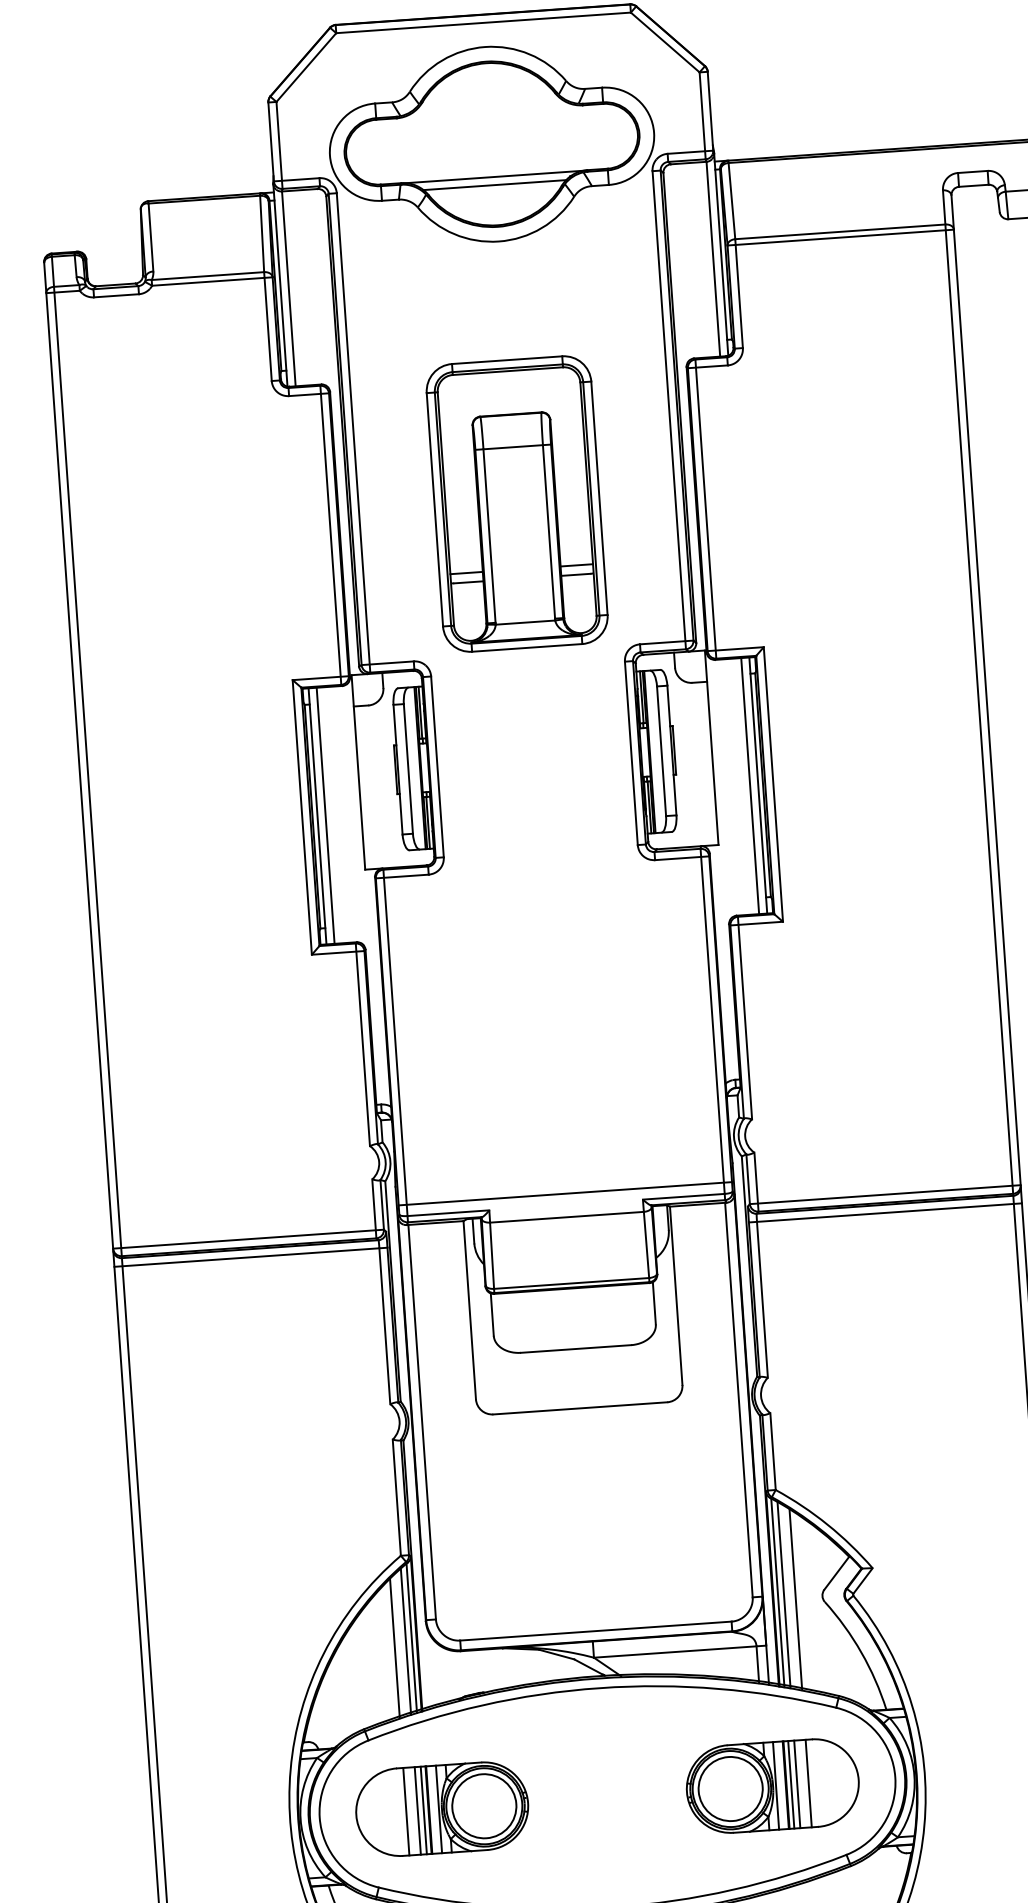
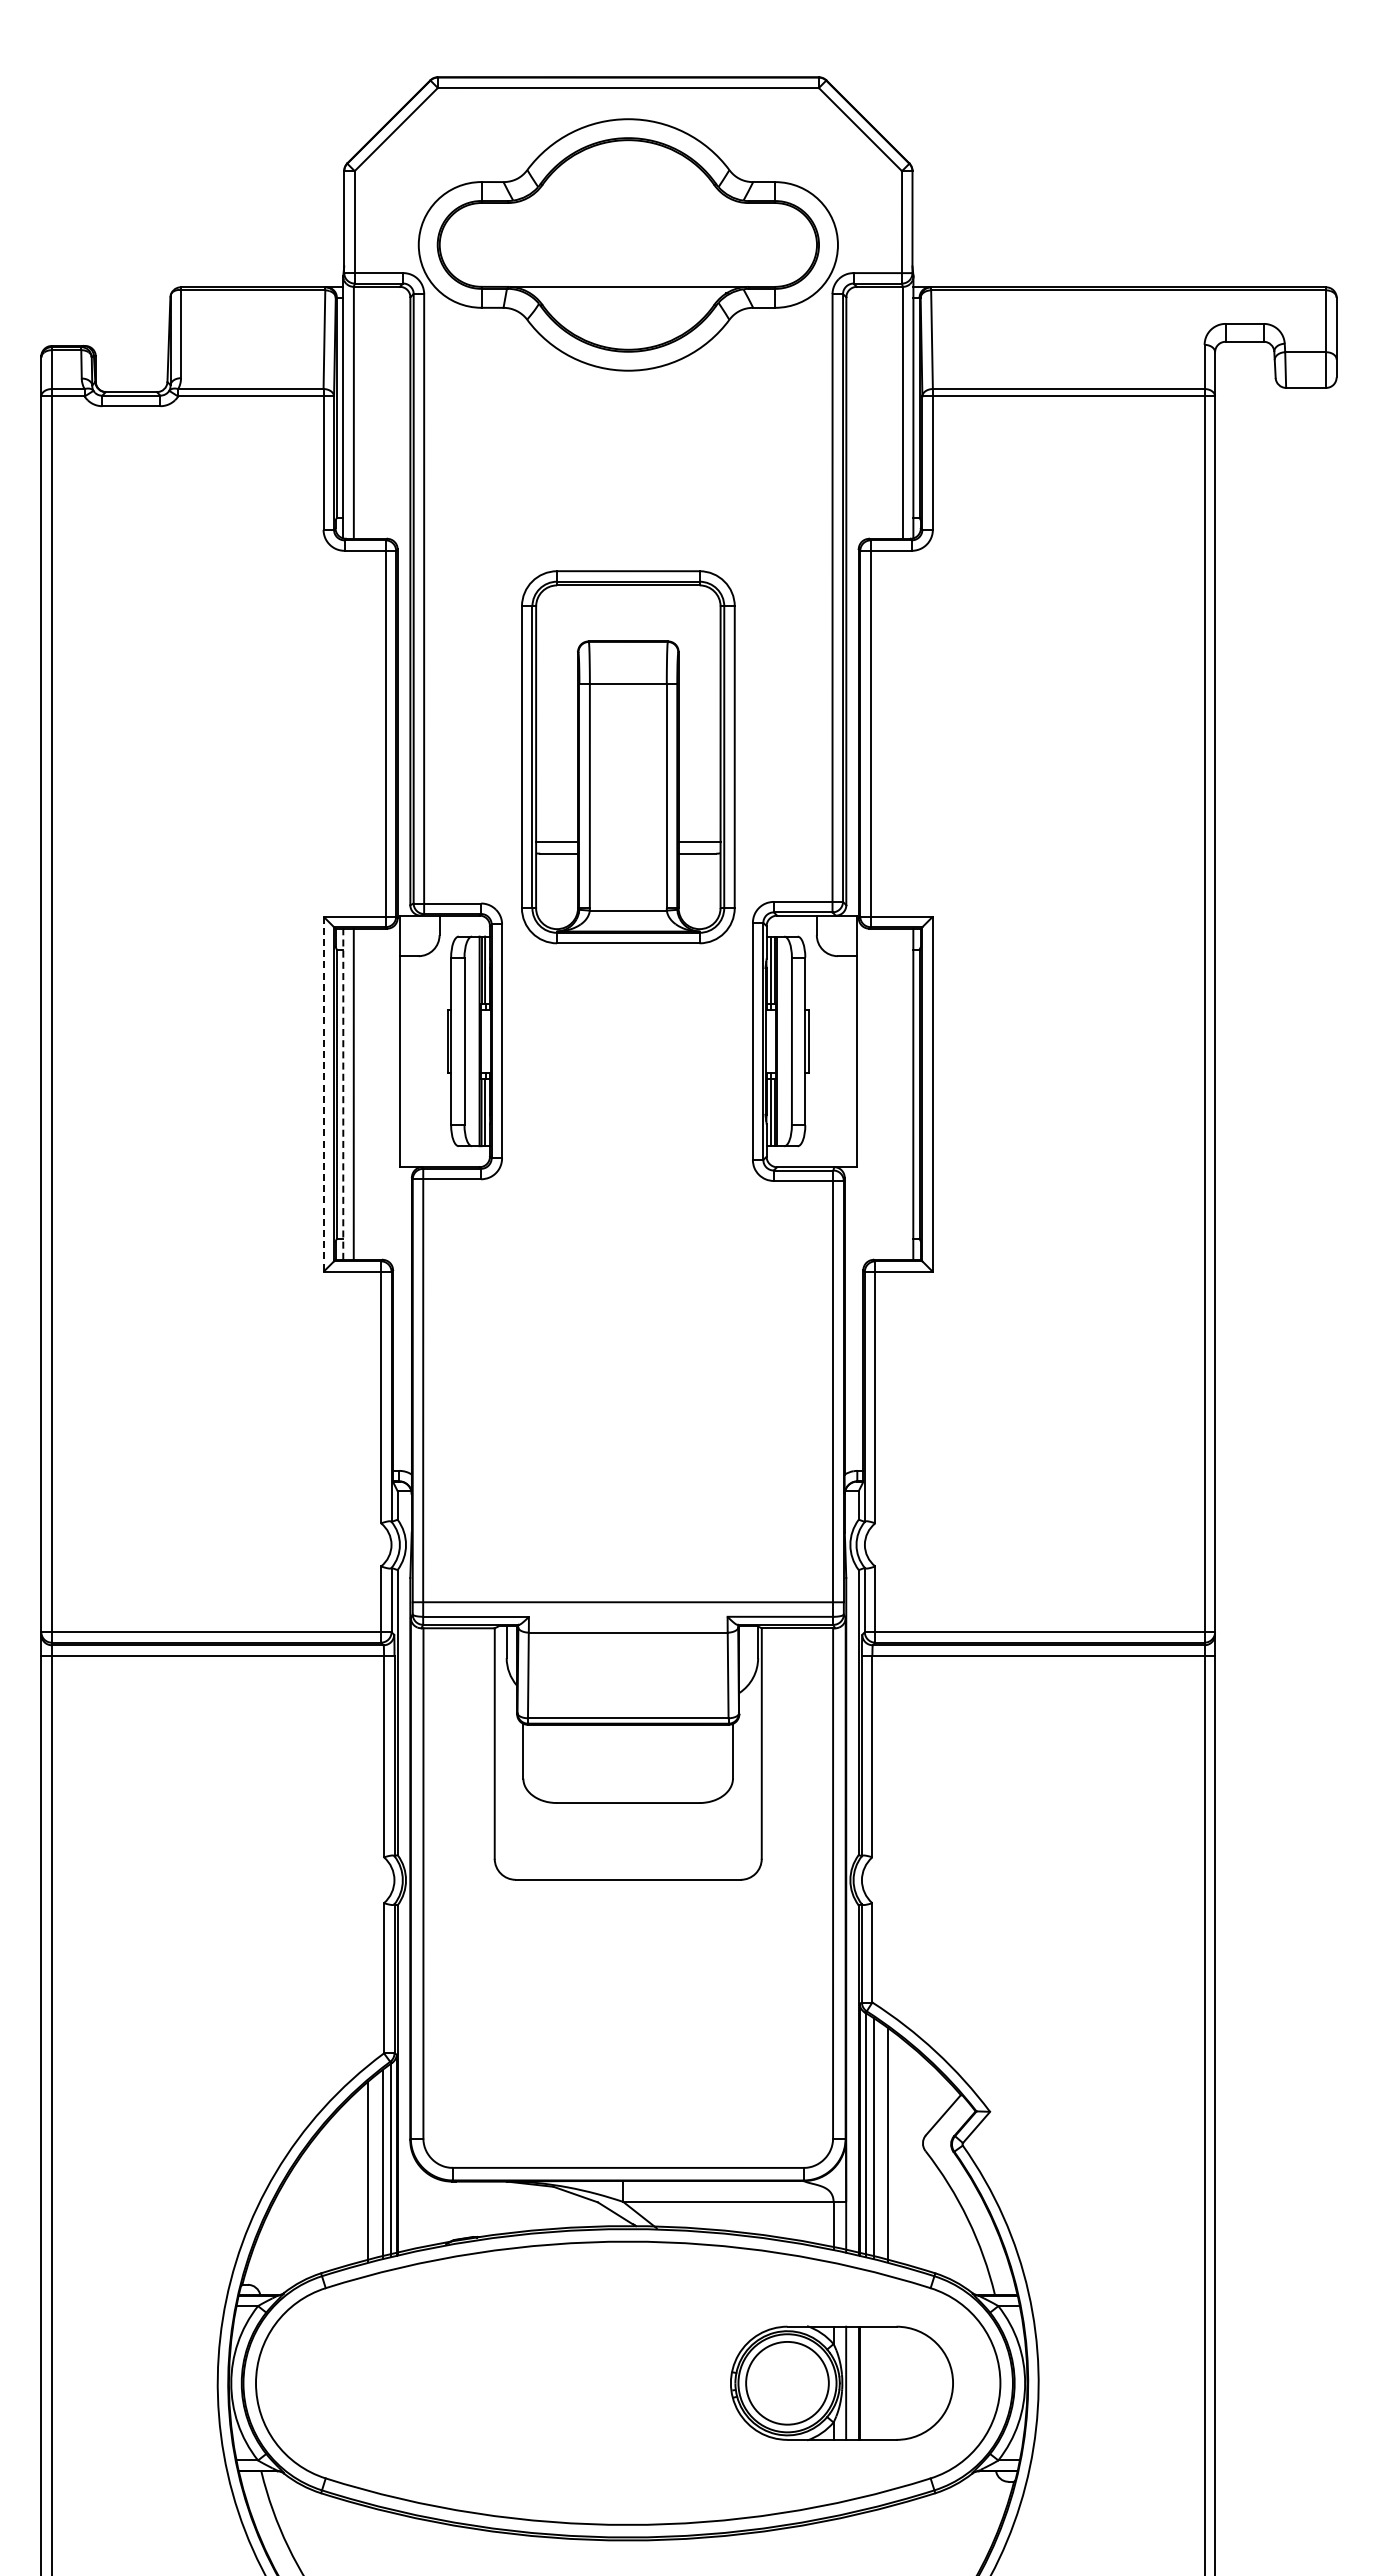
line: (494, 184) -> (628, 297), removed
part: (517, 504) -> (628, 757), moved
line: (749, 785) -> (902, 1093), removed
line: (317, 816) -> (343, 1094), solid -> dashed
line: (302, 817) -> (323, 1094), solid -> dashed
line: (808, 1782) -> (888, 2382), removed
line: (797, 1783) -> (873, 2382), removed
line: (790, 1784) -> (865, 2382), removed
part: (442, 1809) -> (414, 2383), removed

